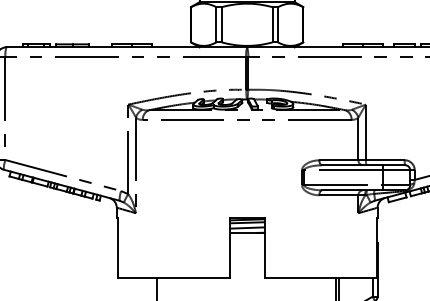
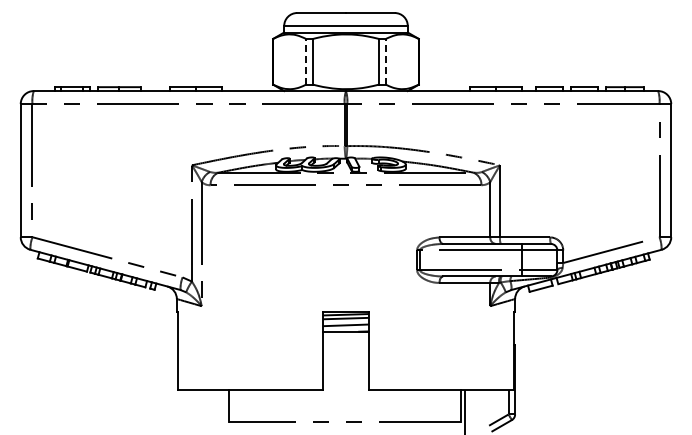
line: (216, 24) -> (306, 61), solid -> dashed
line: (277, 24) -> (385, 61), solid -> dashed

